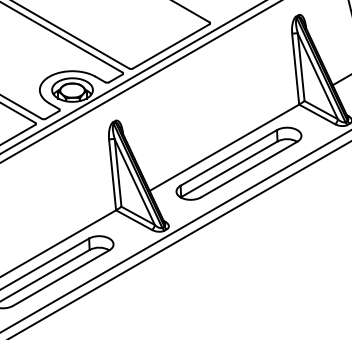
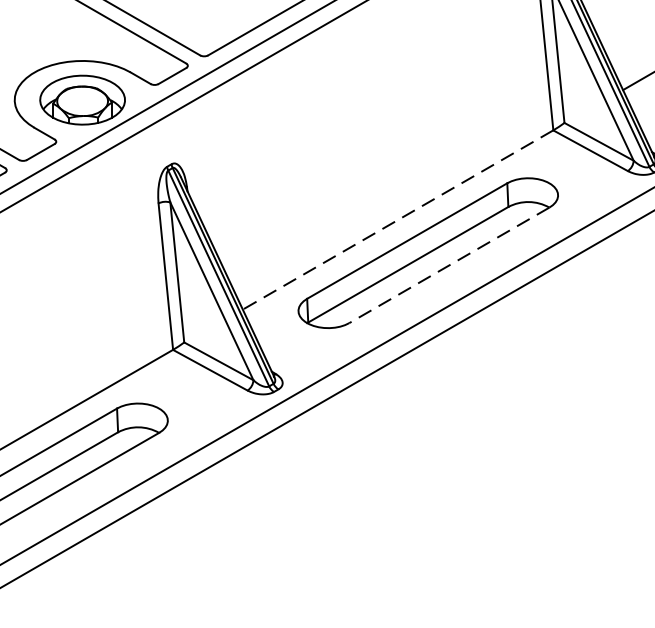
line: (223, 148) -> (396, 221), solid -> dashed
line: (249, 169) -> (450, 265), solid -> dashed

